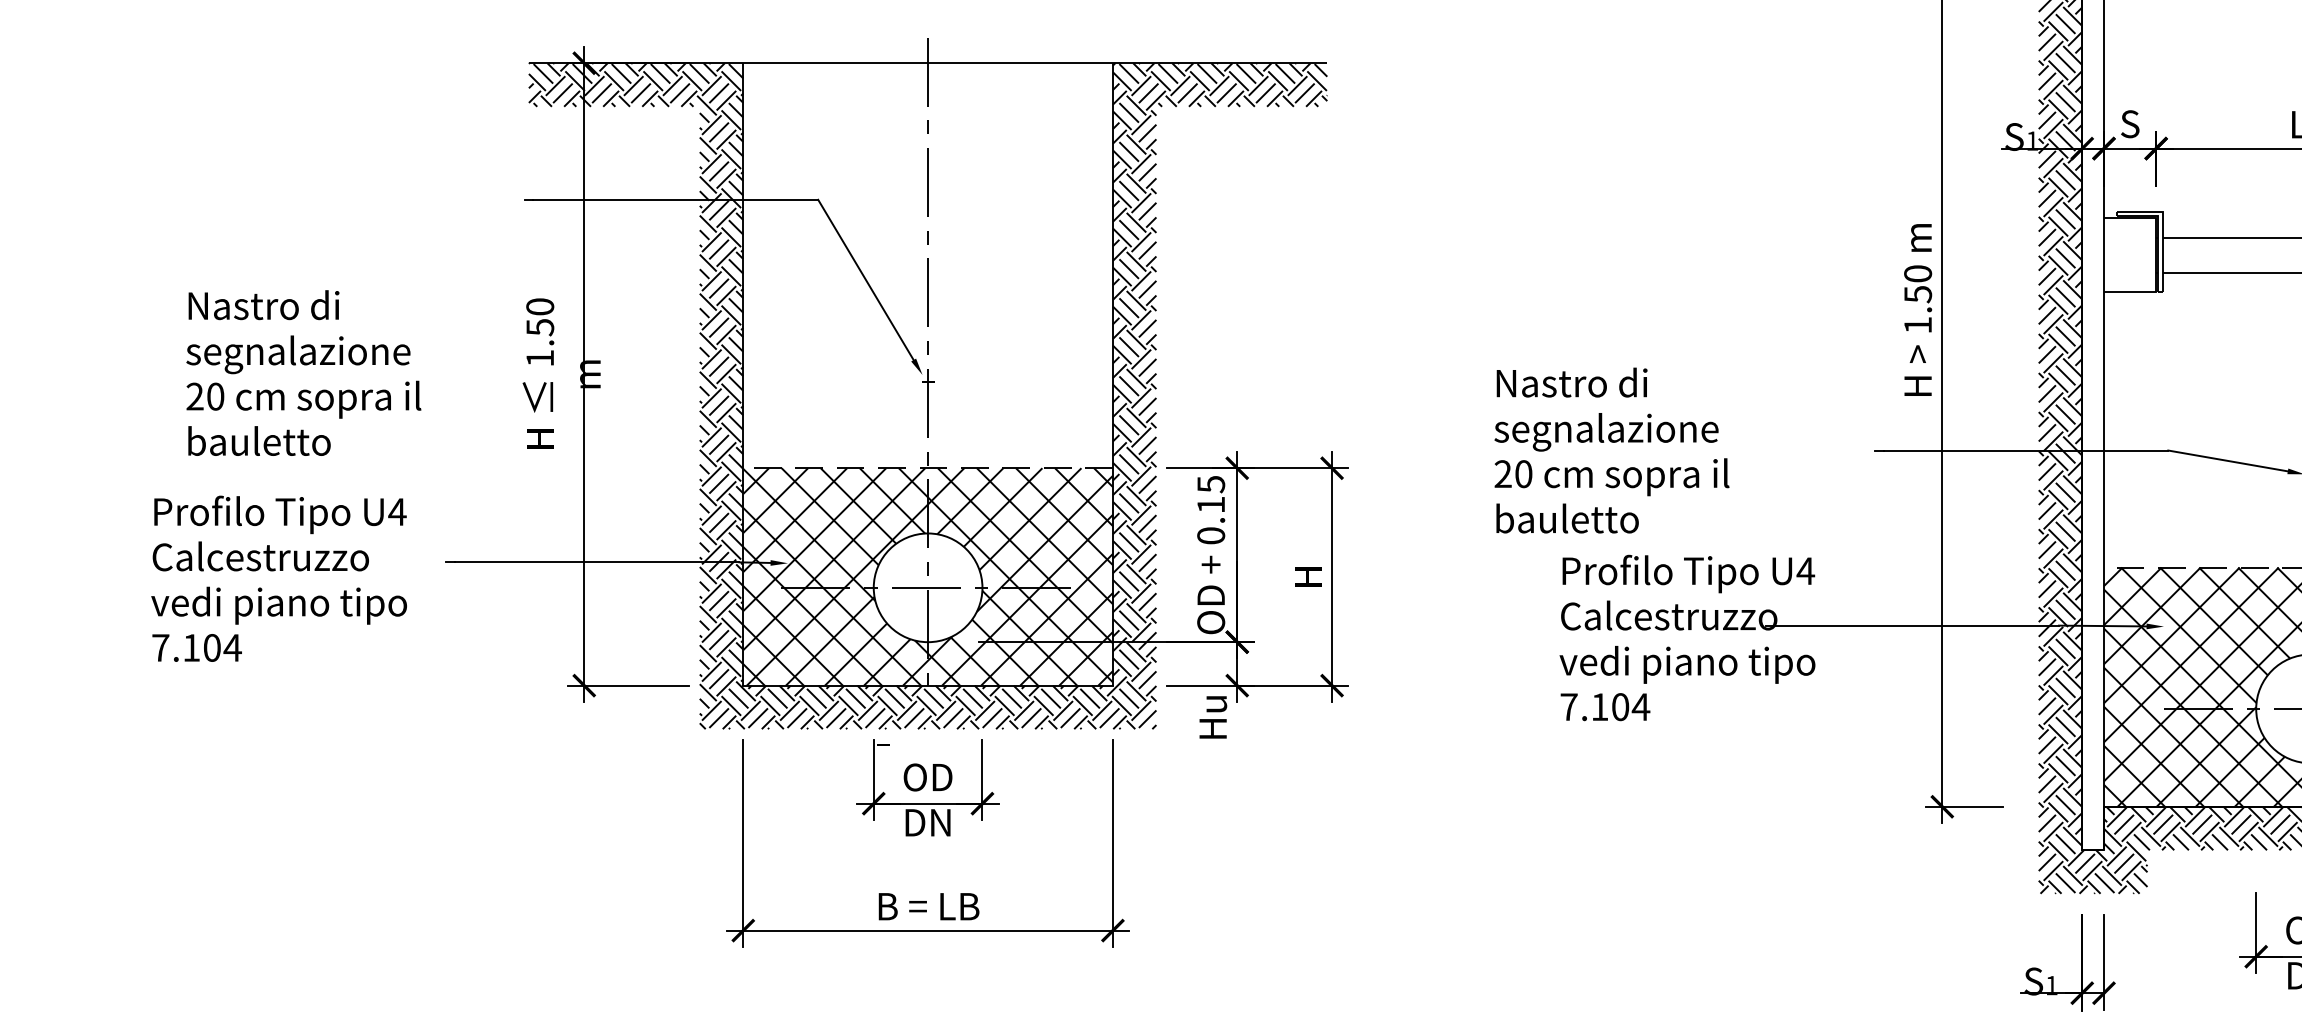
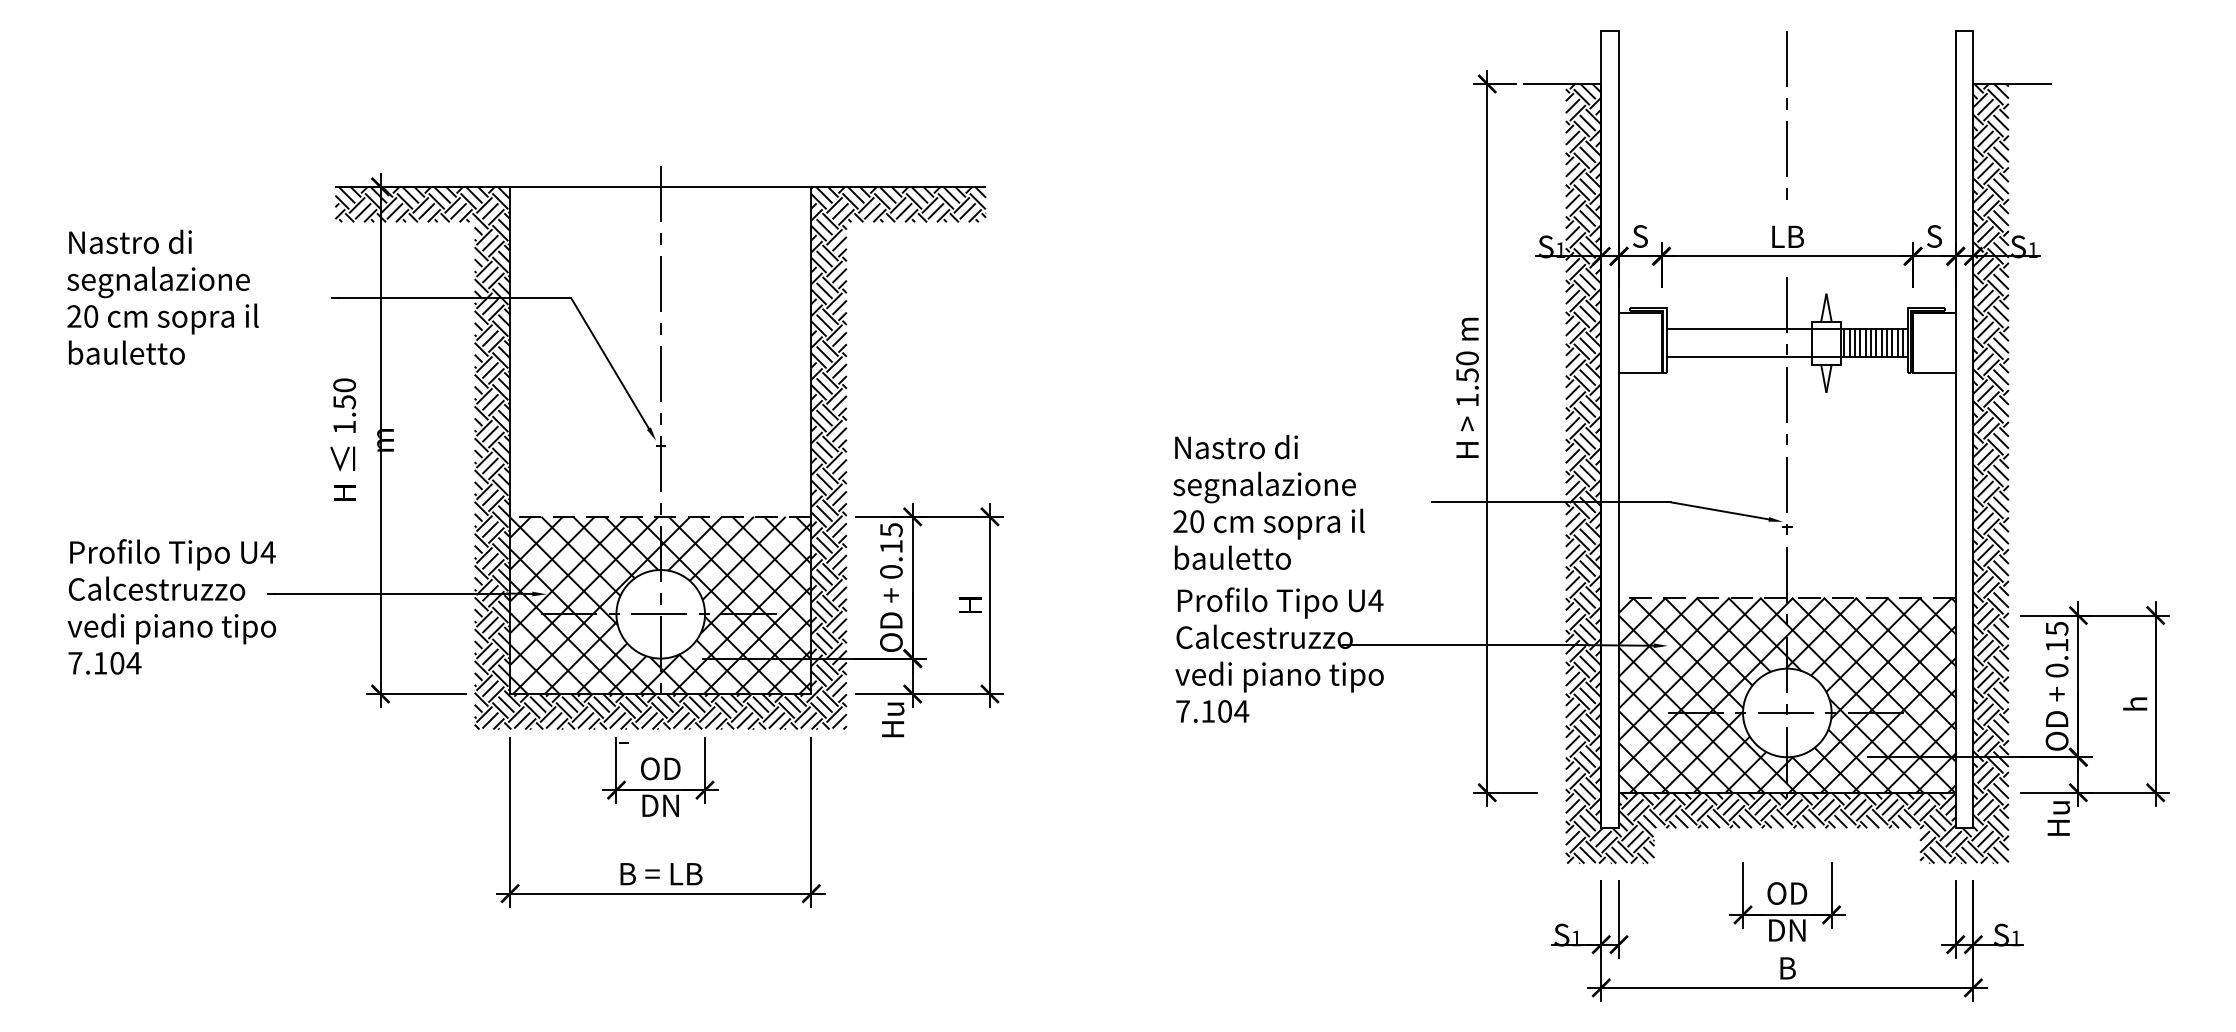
text: (303, 372) -> (162, 296), moved
text: (1611, 449) -> (1268, 501), moved
text: (278, 578) -> (171, 606), moved

